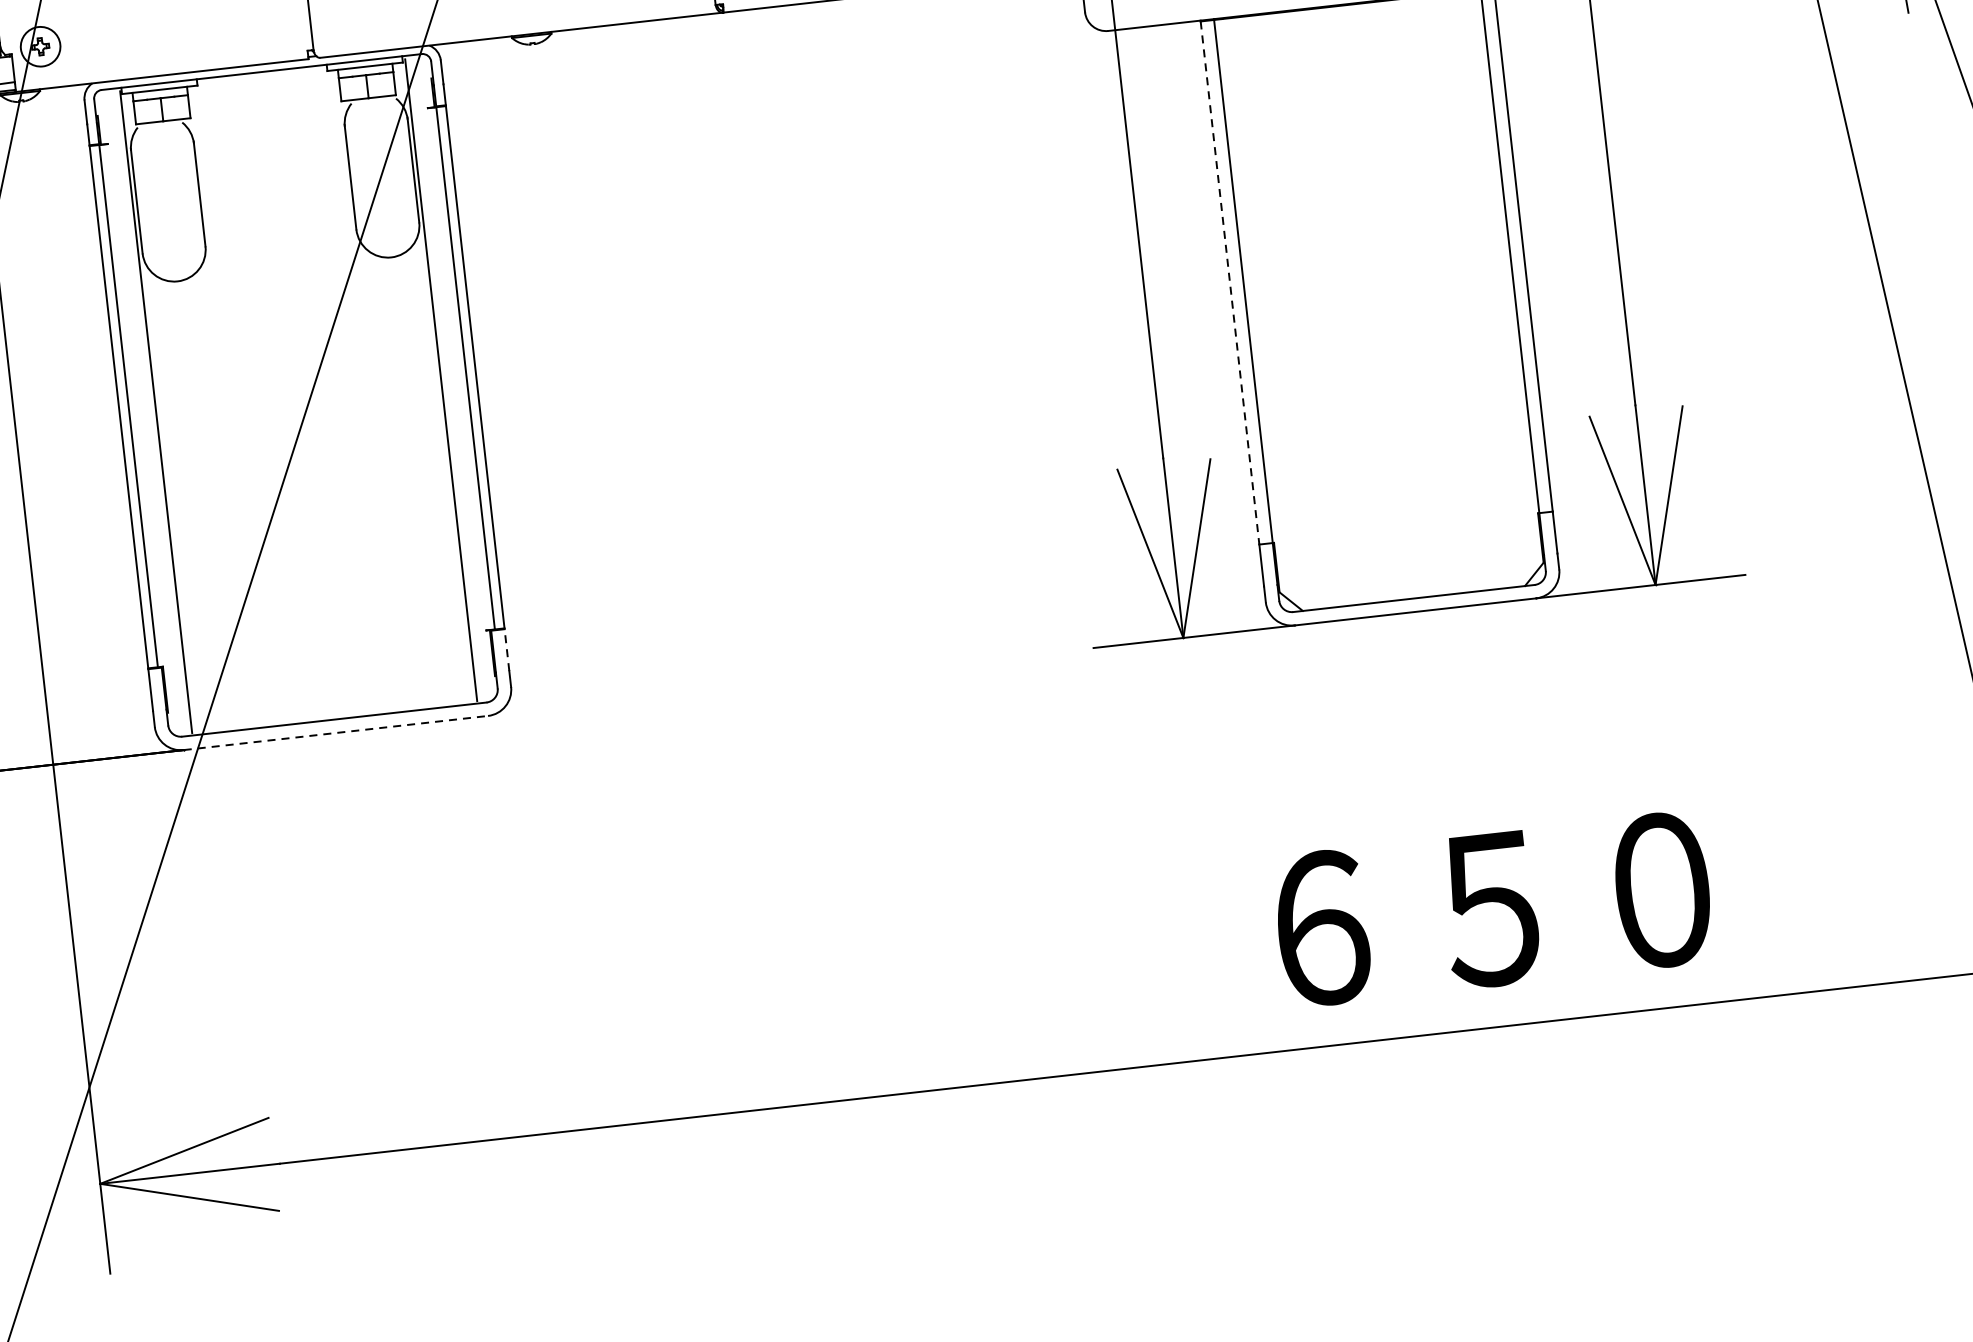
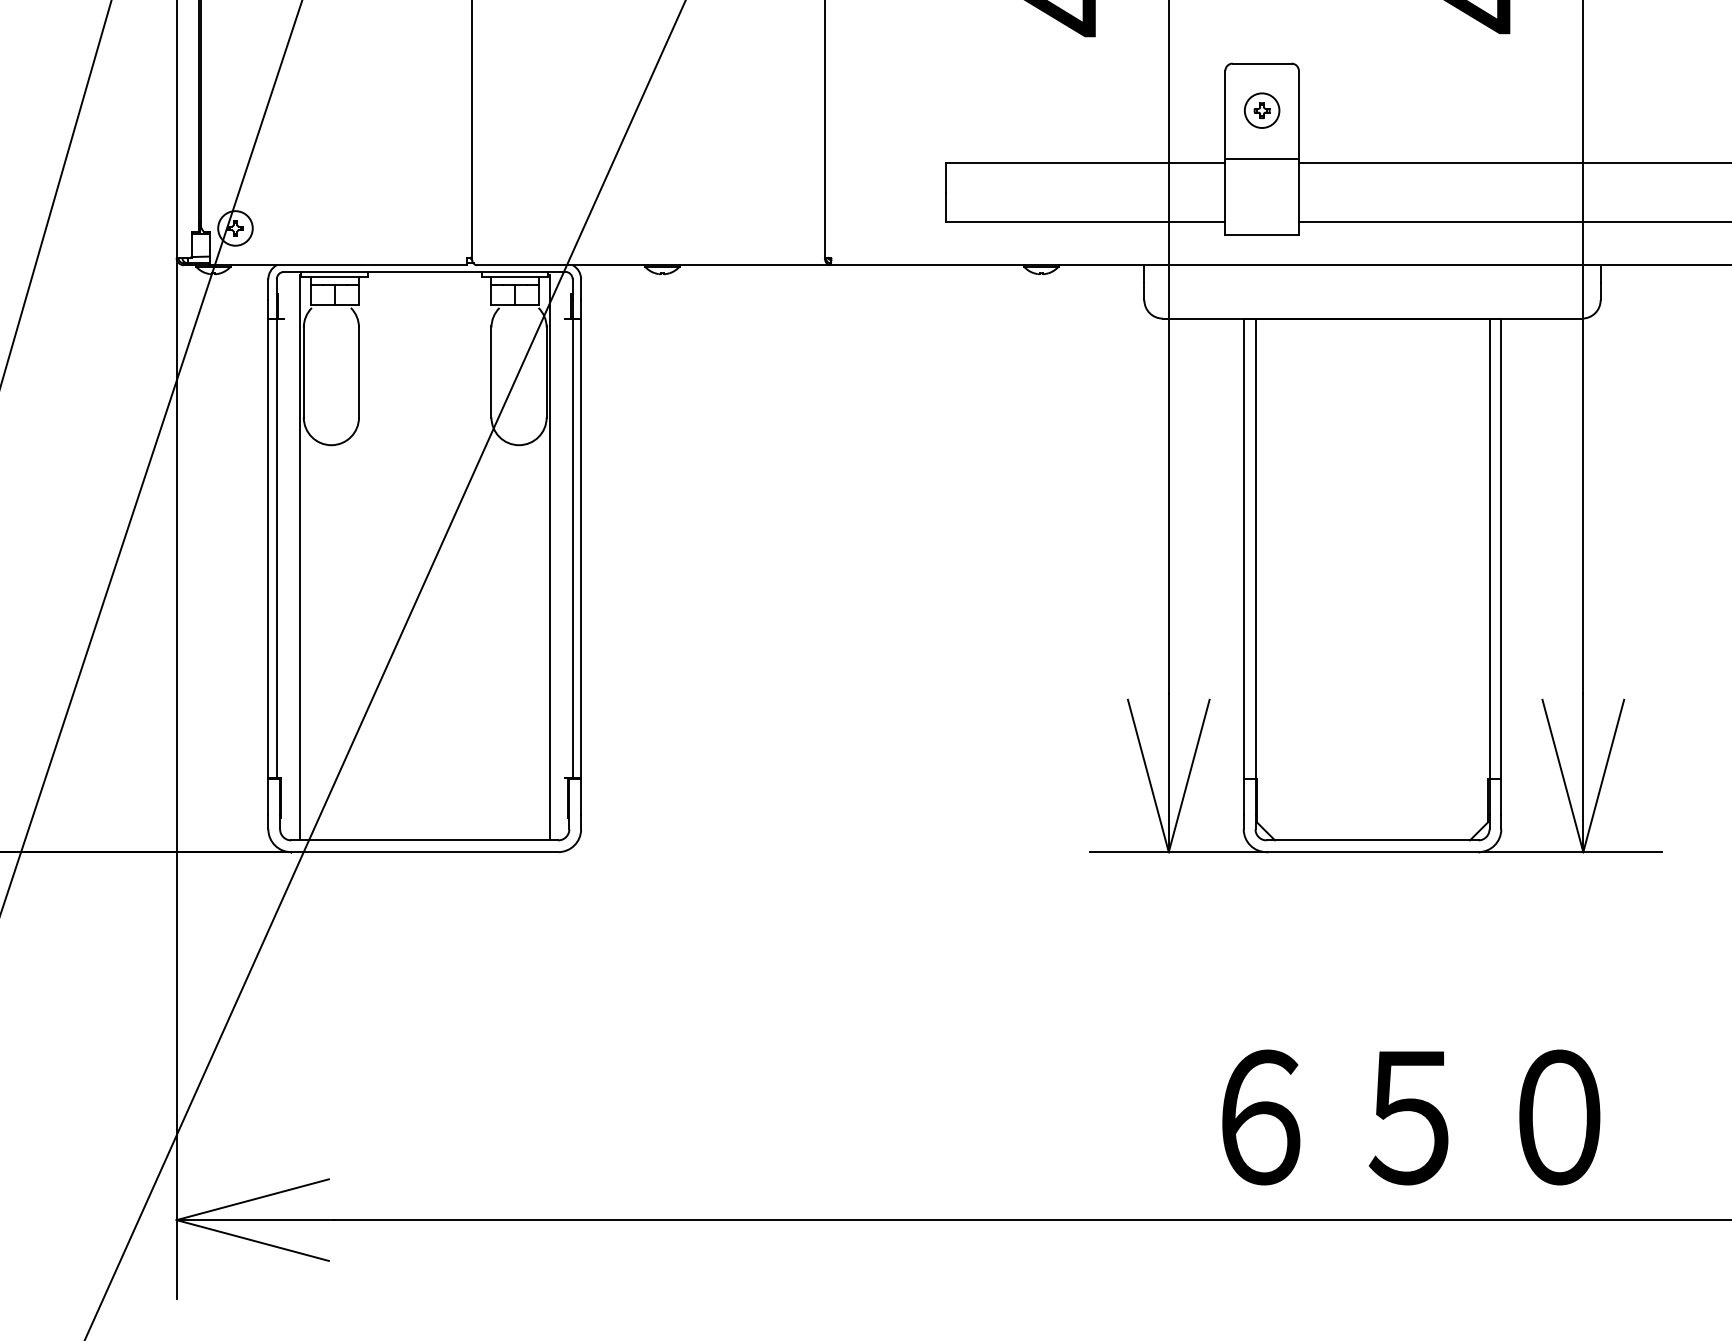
line: (1229, 282) -> (1243, 548), dashed -> solid
line: (507, 649) -> (581, 796), dashed -> solid
line: (335, 733) -> (424, 852), dashed -> solid

